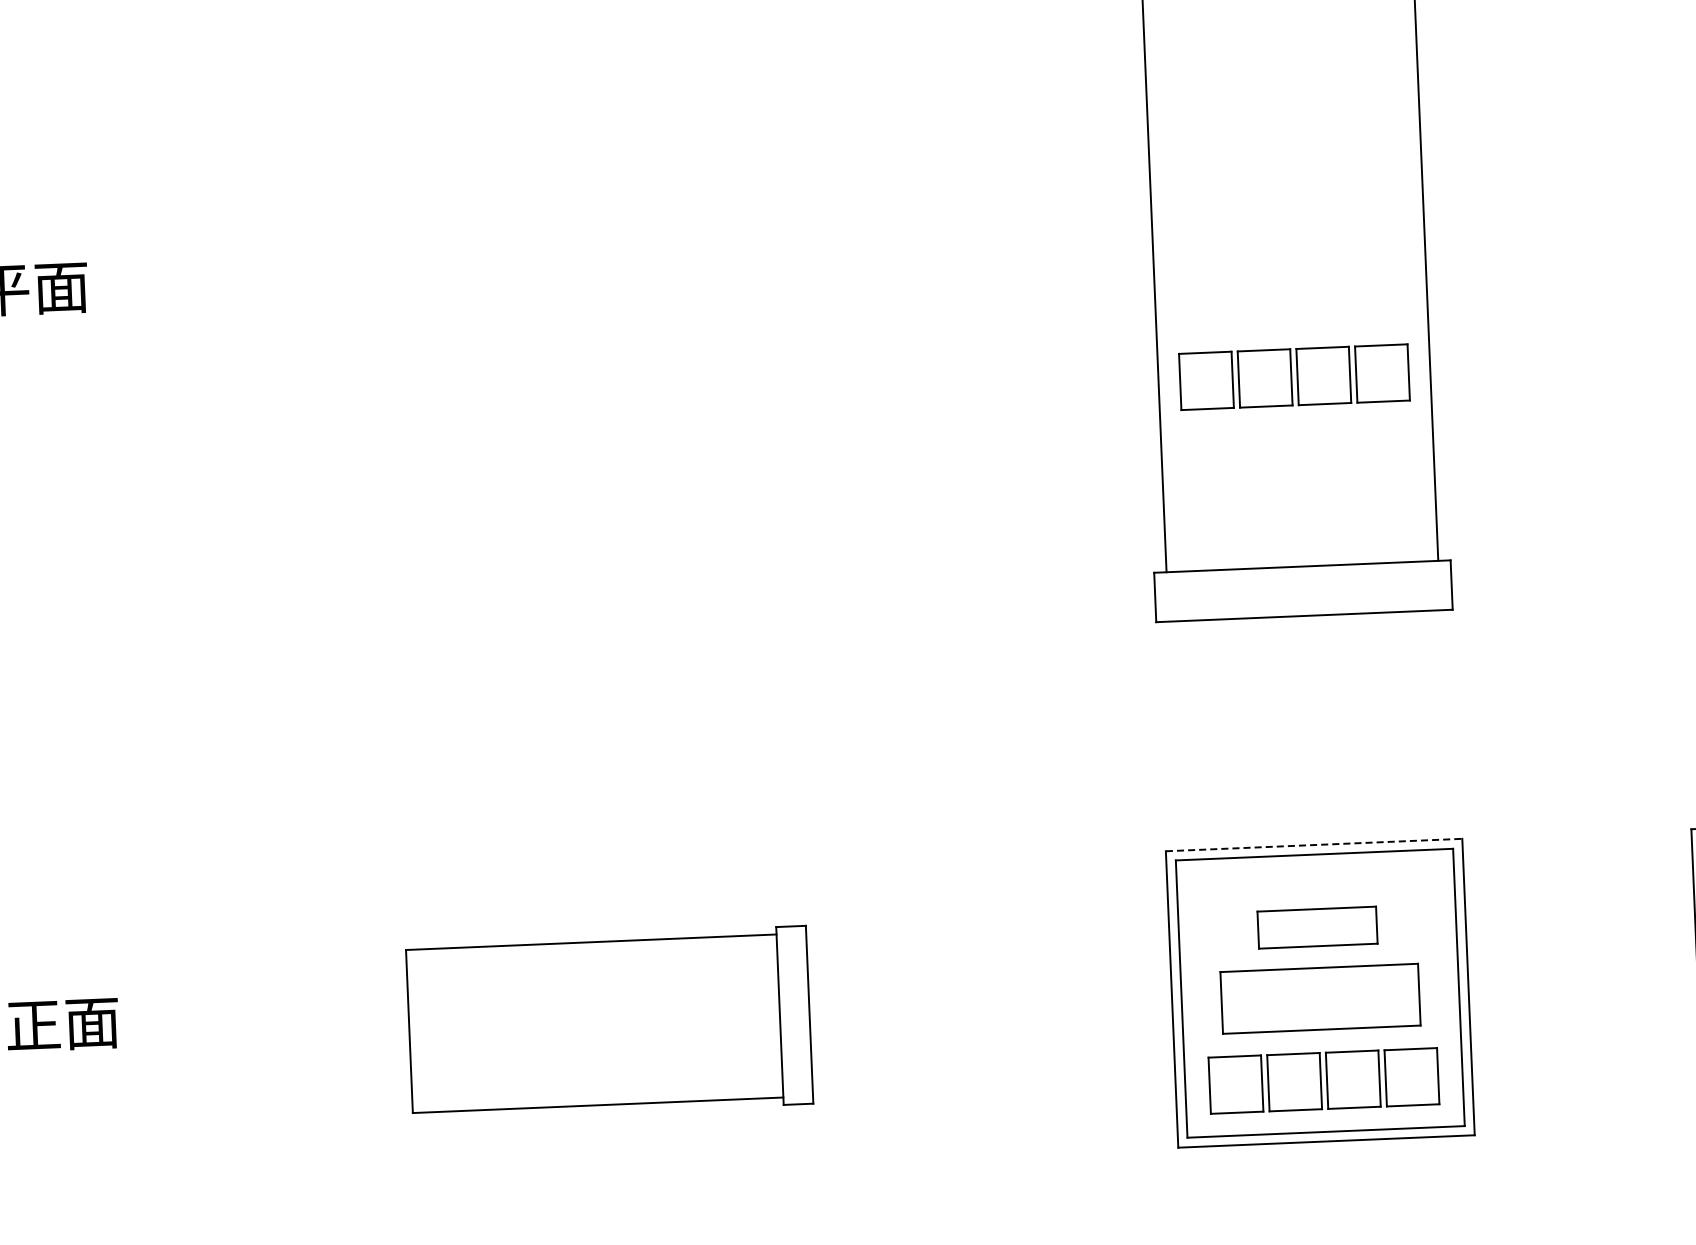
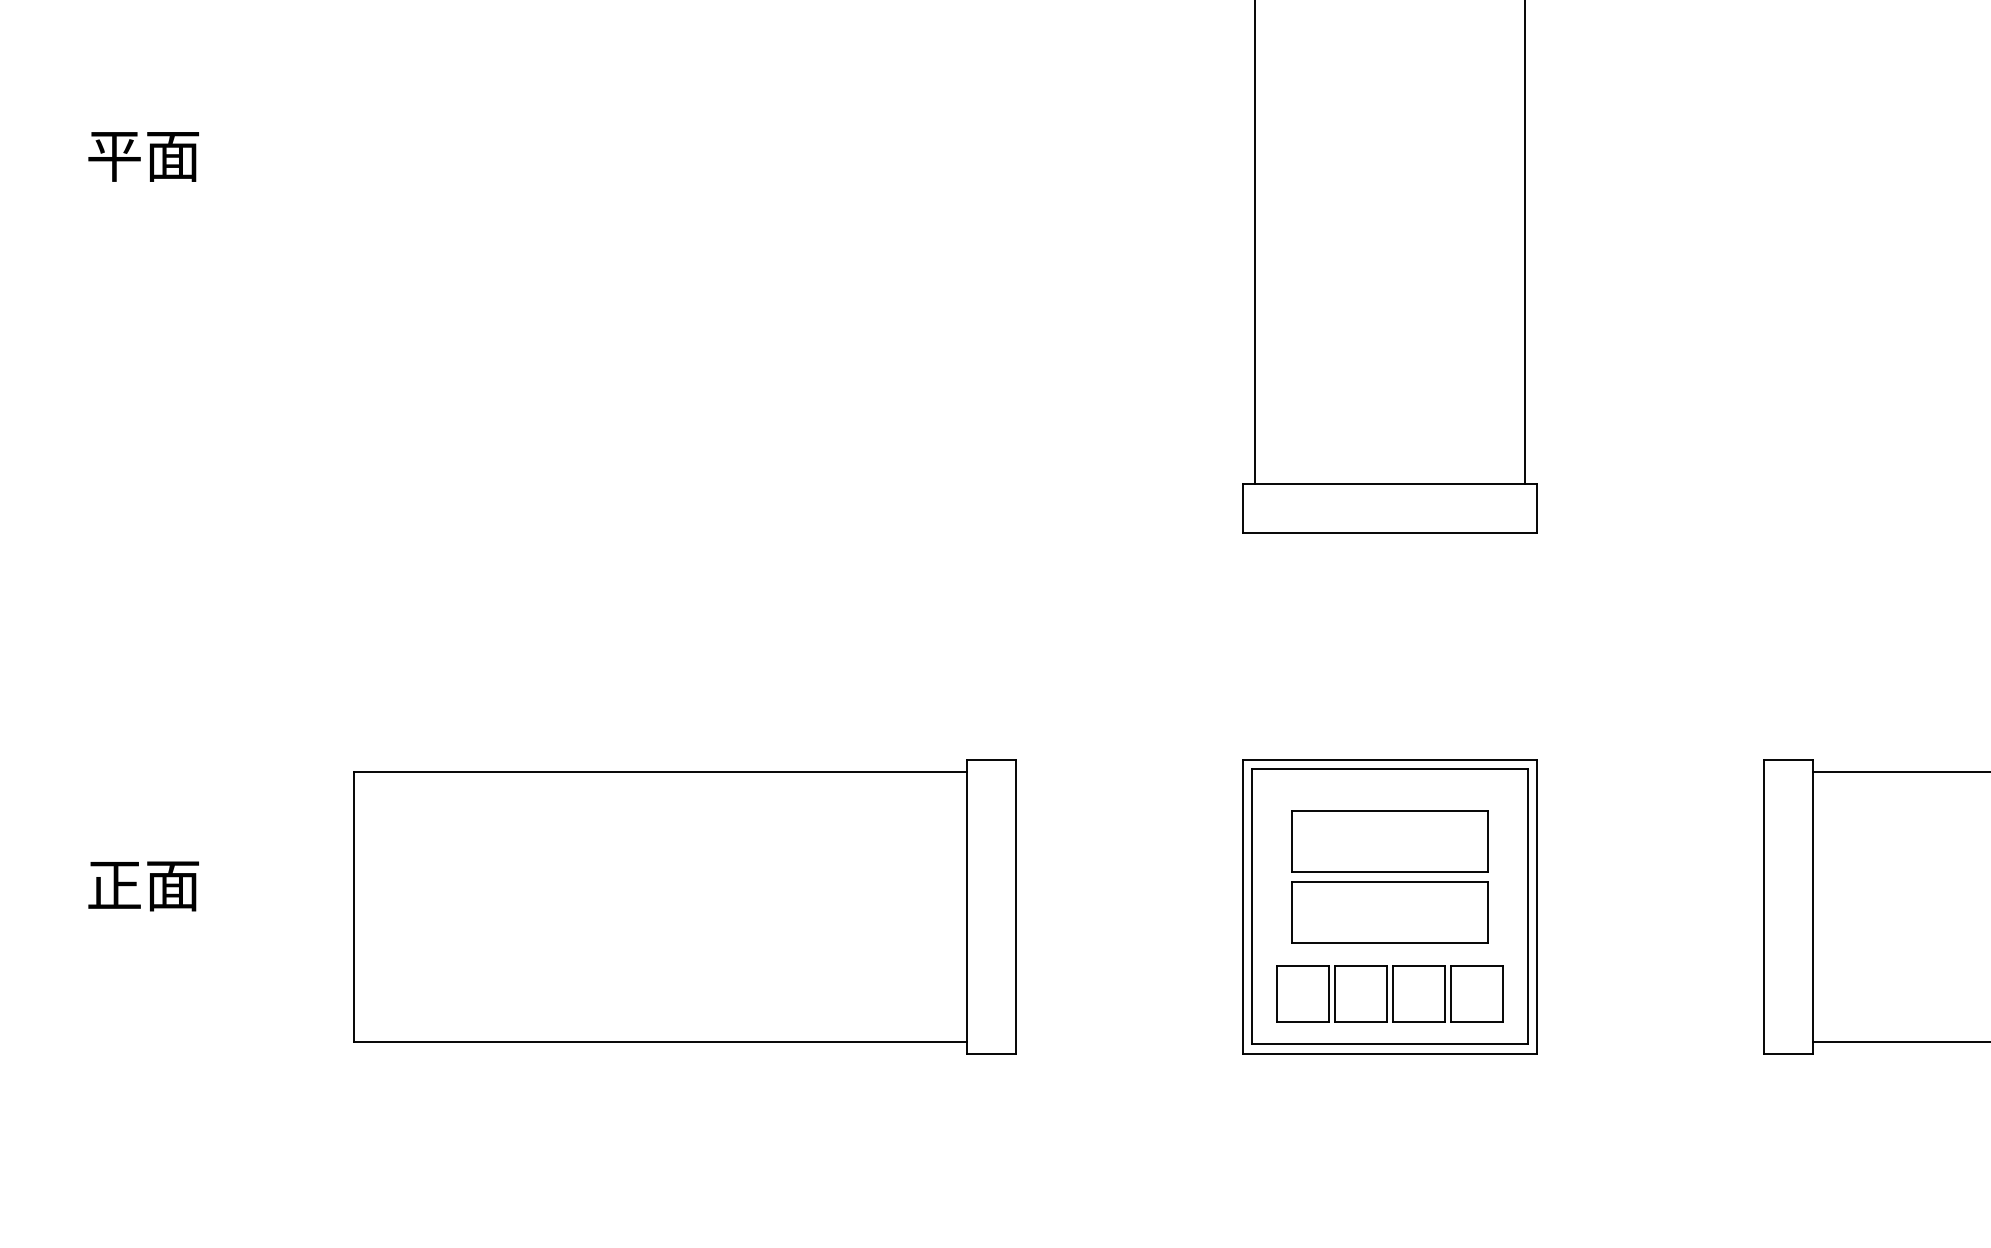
part: (1293, 376) -> (1389, 295), removed
line: (1314, 844) -> (1390, 759), dashed -> solid
part: (1317, 927) -> (1389, 841), size x1.67
part: (608, 1022) -> (684, 906), size x1.67

